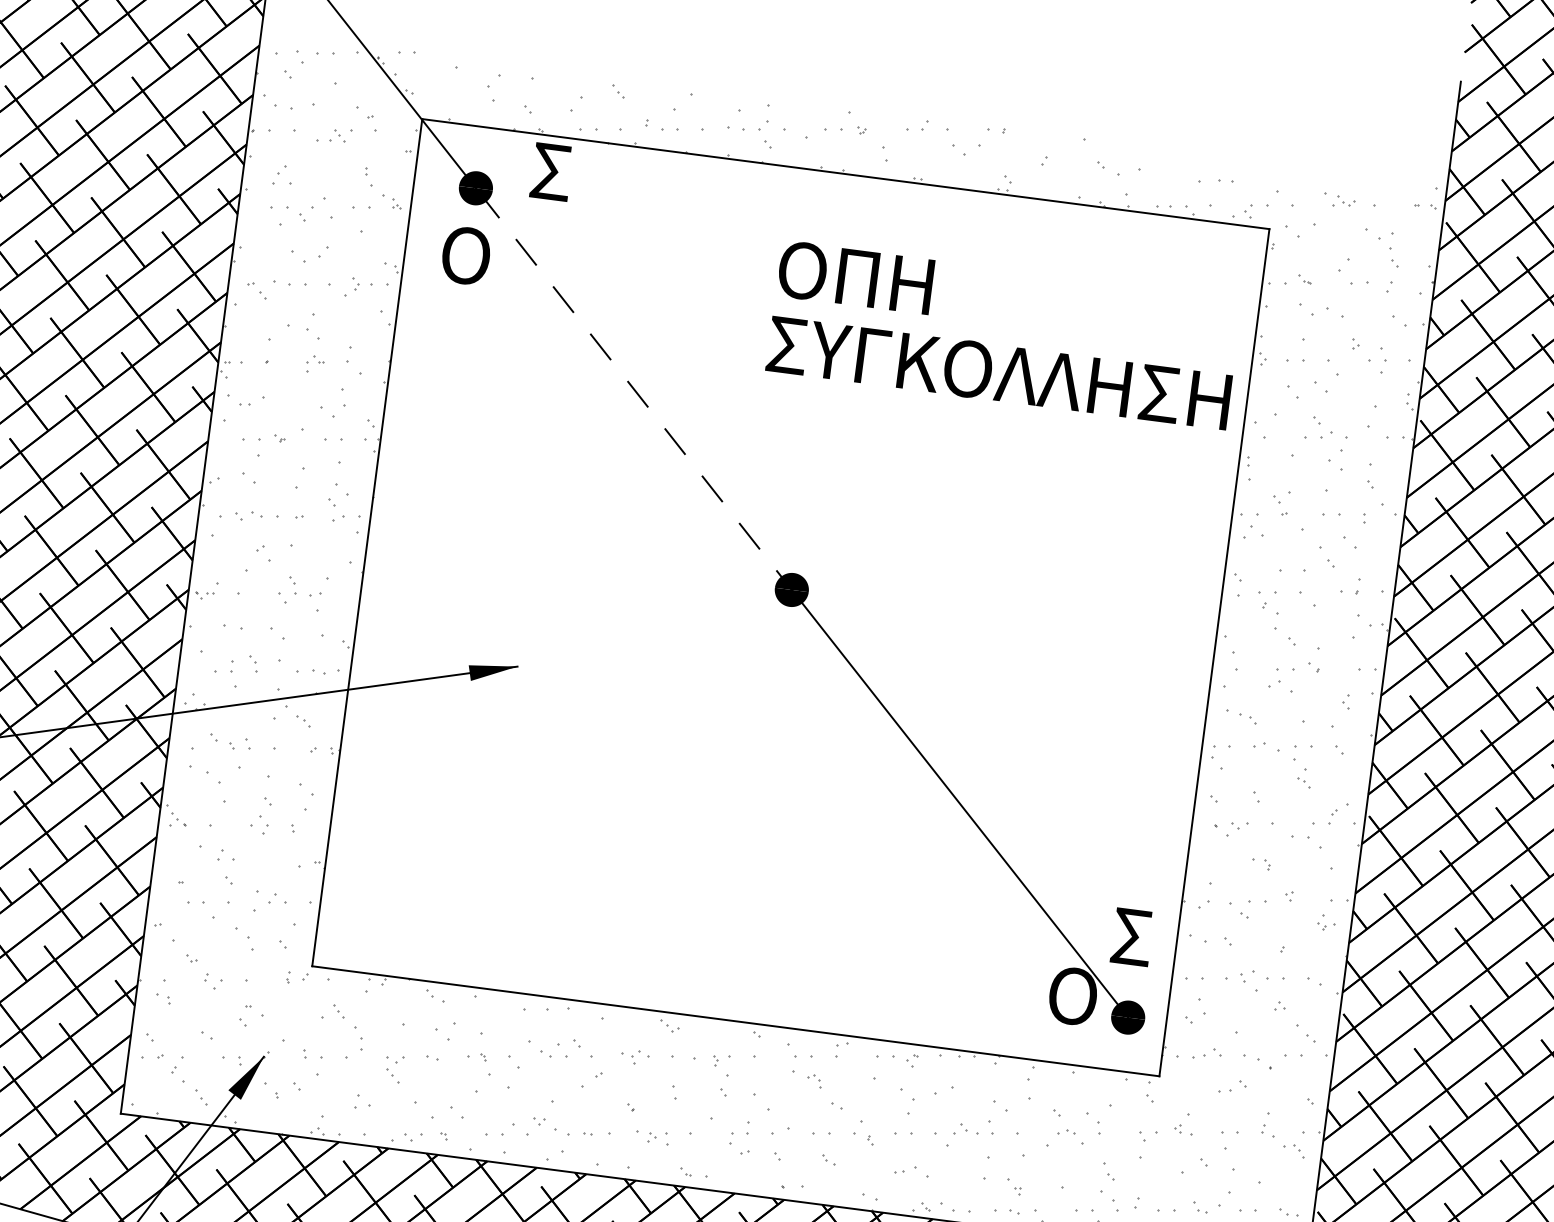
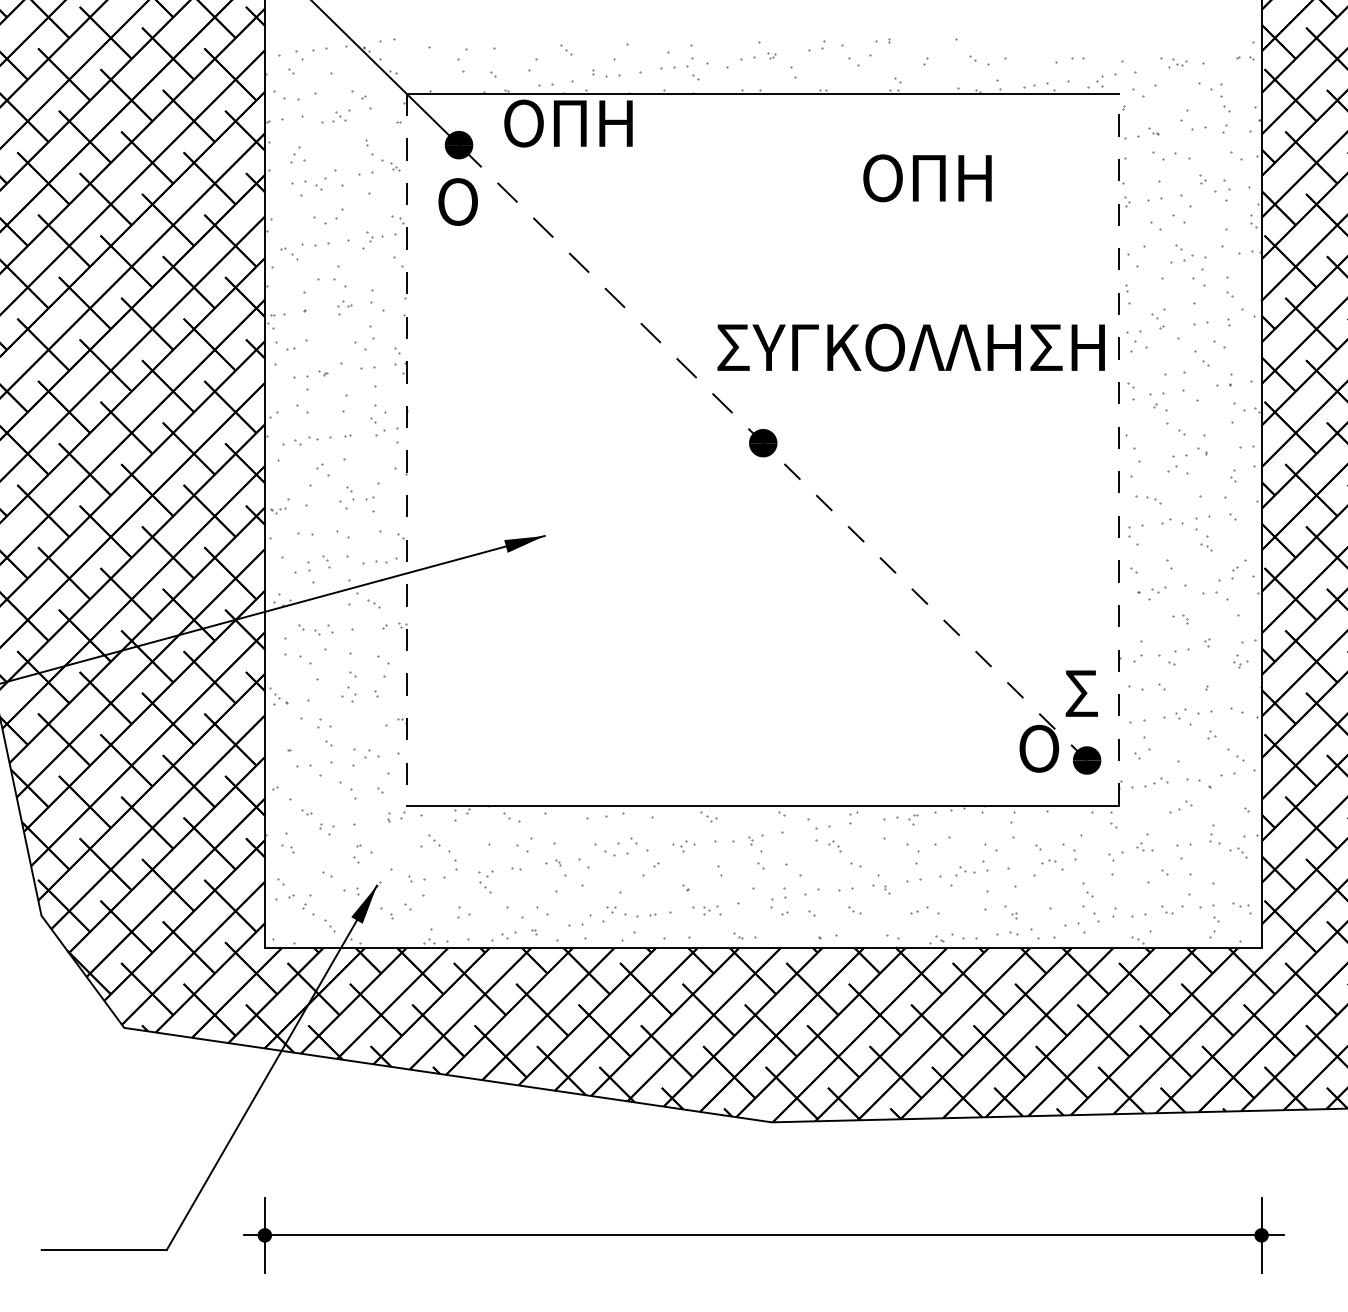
text: (608, 179) -> (567, 123), Σ -> ΟΠΗ
text: (855, 277) -> (927, 178), moved
text: (998, 372) -> (910, 347), moved
line: (367, 542) -> (407, 449), solid -> dashed
line: (1214, 652) -> (1119, 449), solid -> dashed
line: (962, 807) -> (927, 604), solid -> dashed

